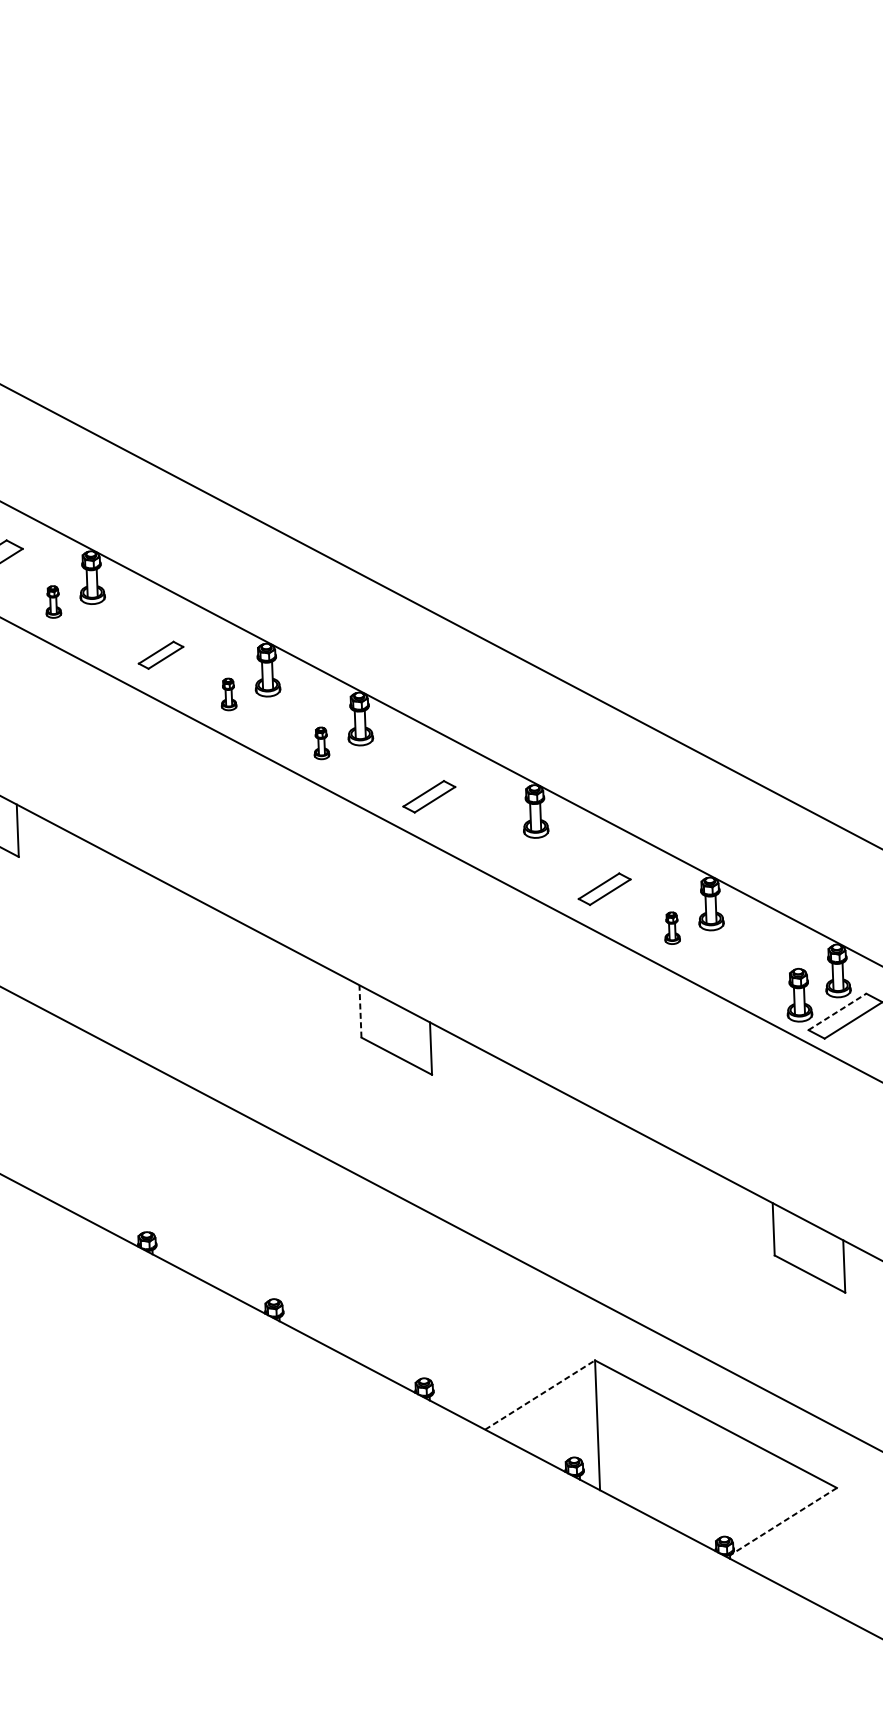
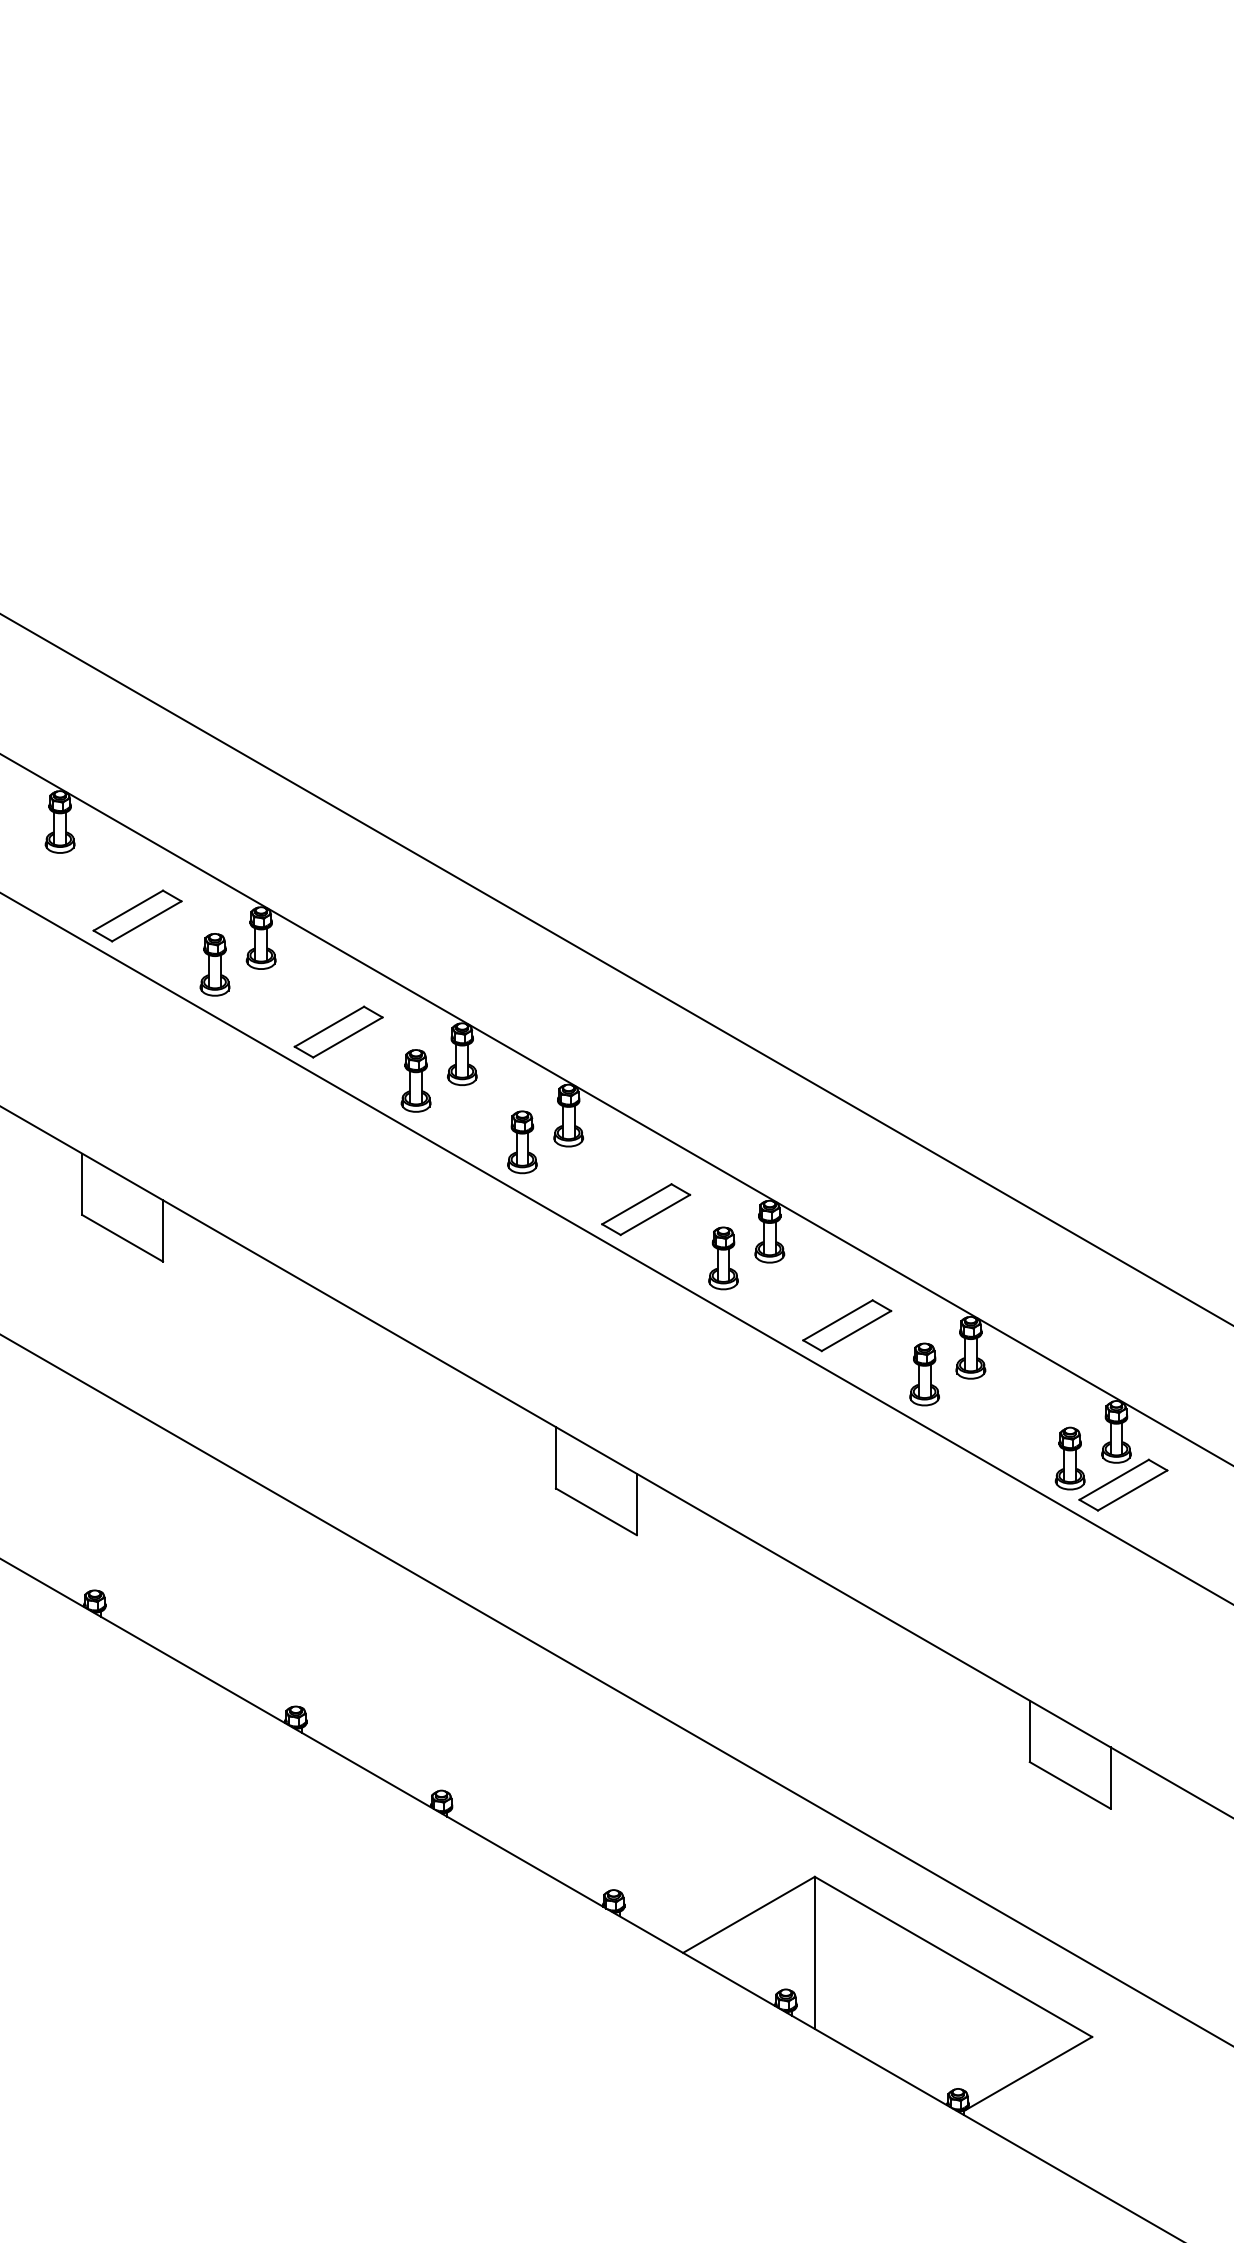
part: (52, 601) -> (214, 964), size x1.67
part: (160, 654) -> (338, 1031), size x1.67
part: (228, 694) -> (415, 1080), size x1.67
part: (321, 743) -> (522, 1142), size x1.67
part: (429, 796) -> (646, 1209), size x1.43
part: (496, 835) -> (723, 1258), added
part: (604, 888) -> (847, 1325), size x1.43
part: (672, 928) -> (924, 1374), size x1.67
line: (360, 1011) -> (555, 1457), dashed -> solid
line: (837, 1011) -> (1114, 1479), dashed -> solid
line: (540, 1394) -> (749, 1914), dashed -> solid
line: (782, 1522) -> (1027, 2074), dashed -> solid

